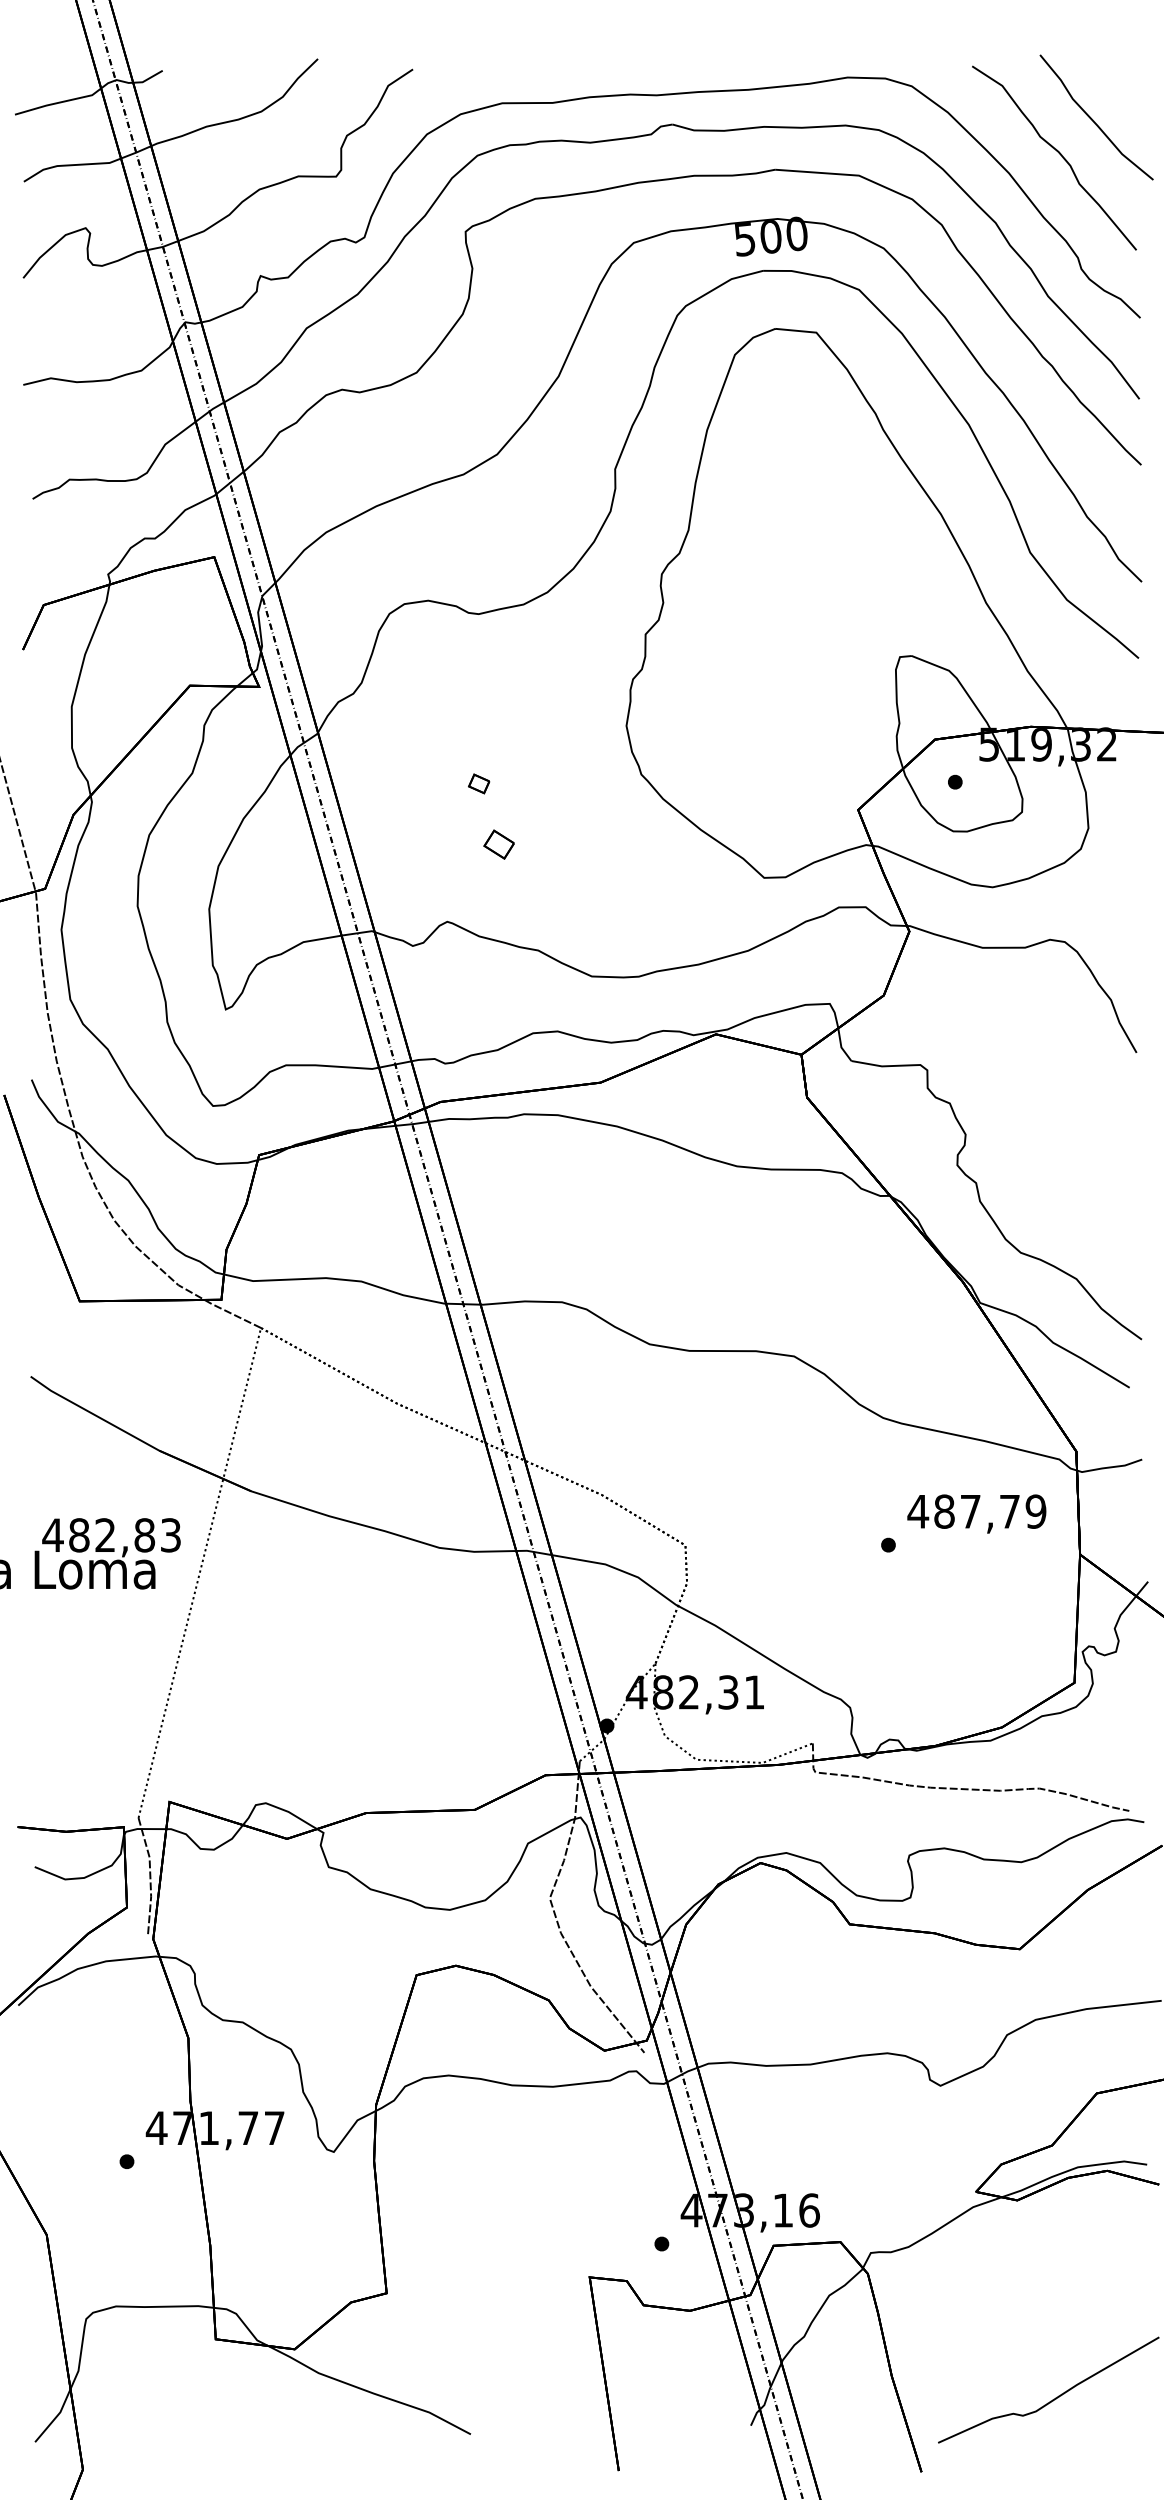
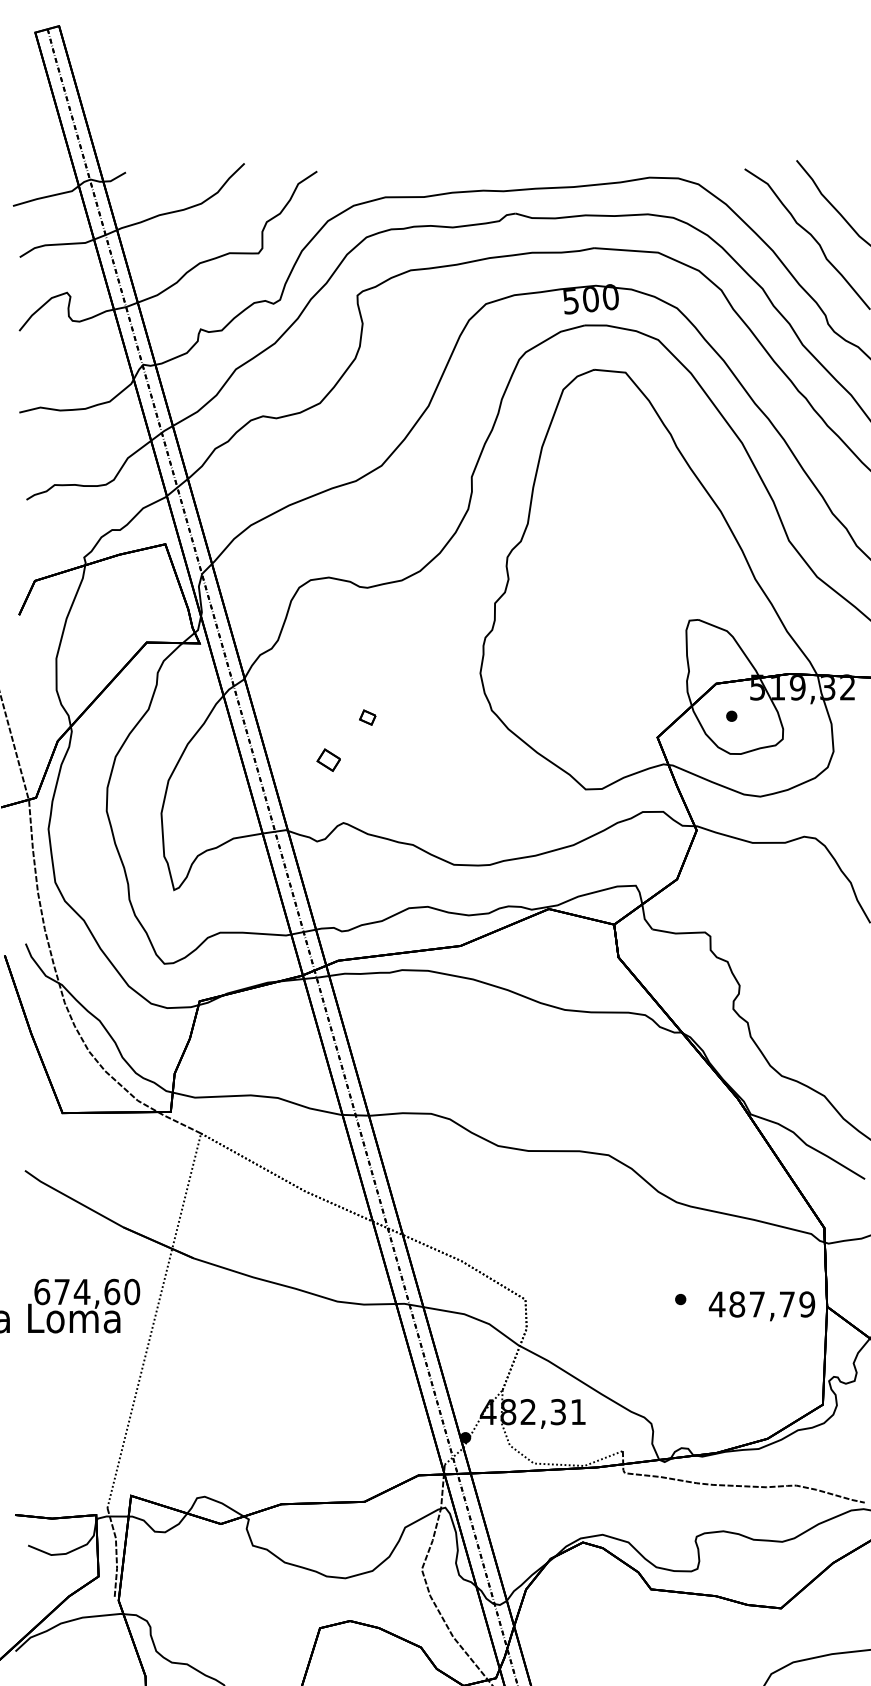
part: (498, 844) -> (328, 760), moved
text: (976, 1513) -> (761, 1305), moved
text: (111, 1535) -> (86, 1292), 482,83 -> 674,60

